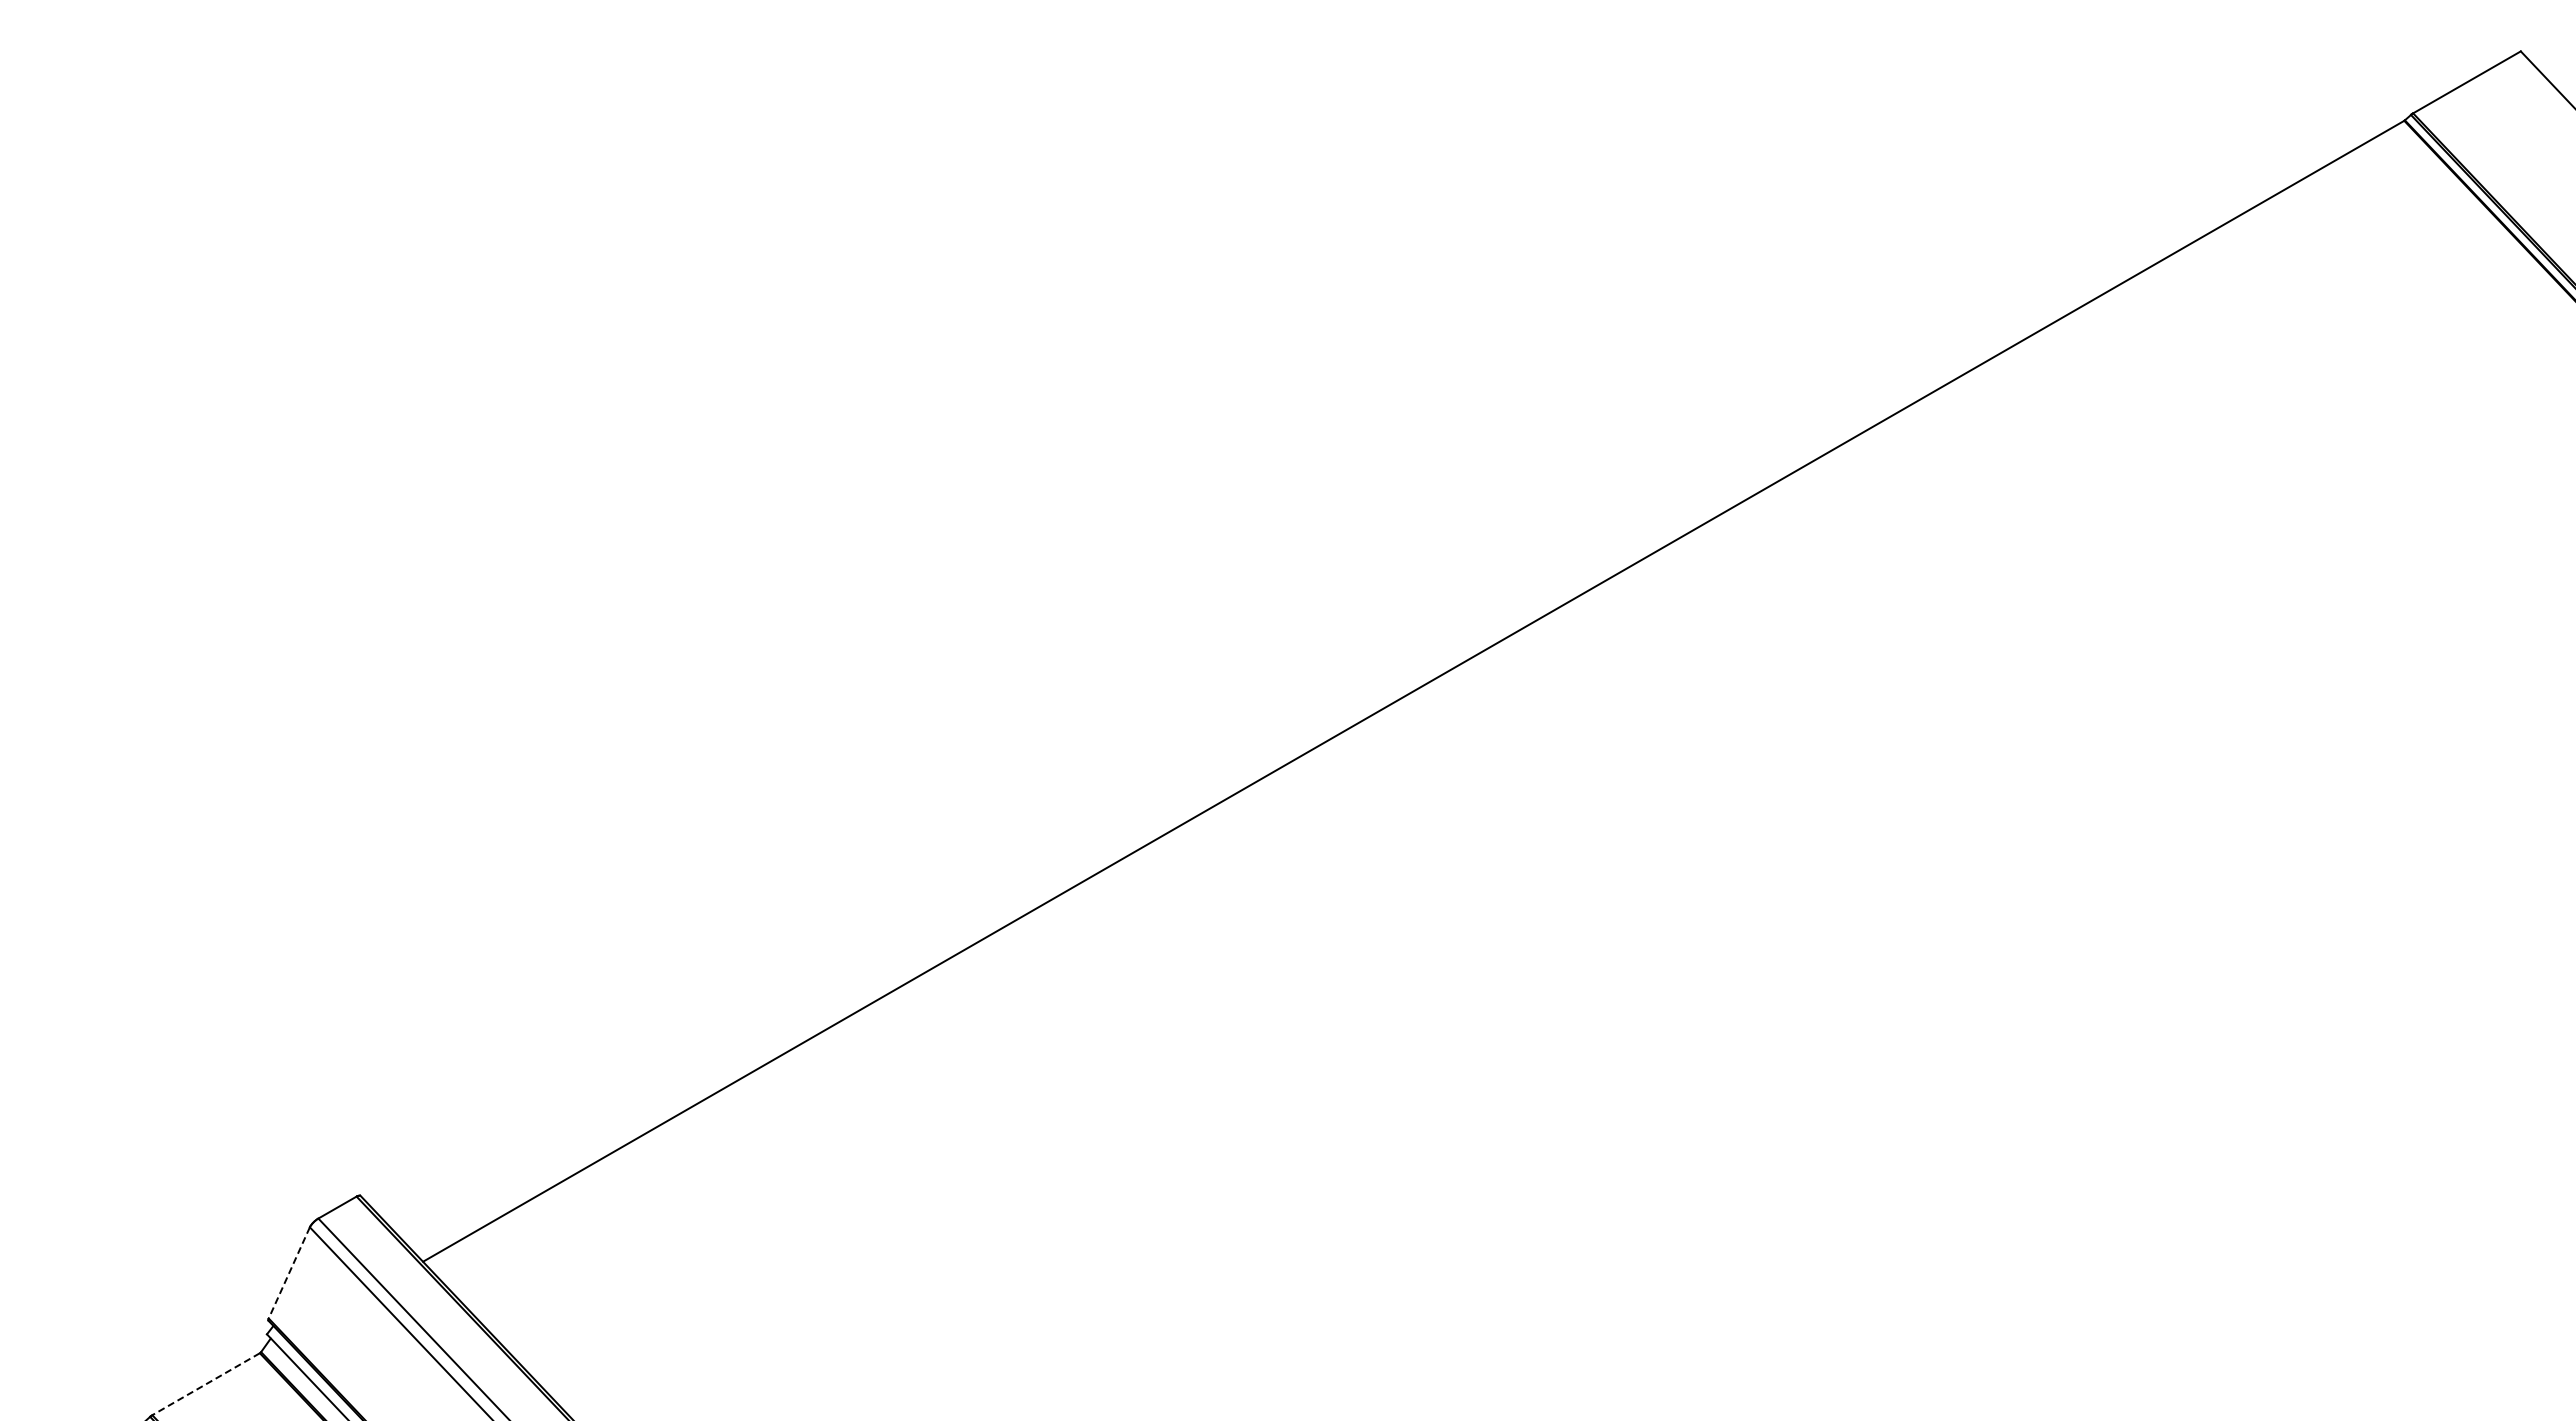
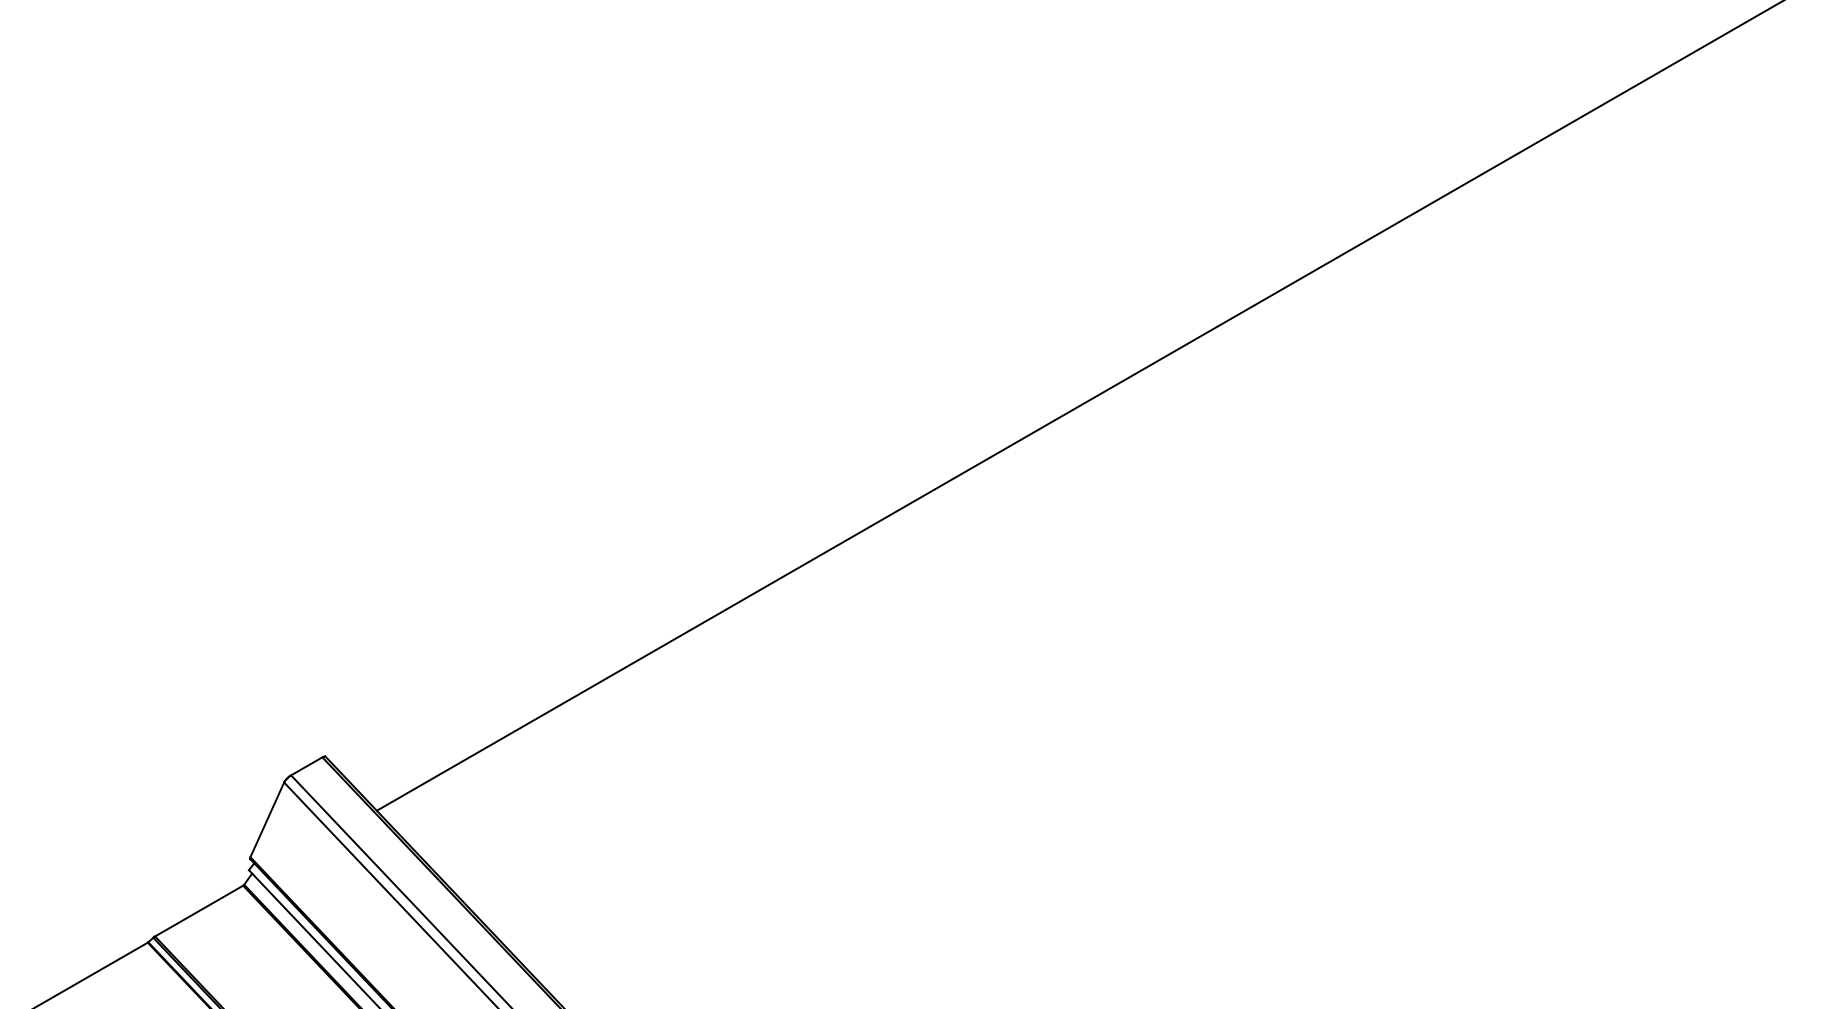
line: (289, 1272) -> (267, 819), dashed -> solid
line: (205, 1384) -> (198, 911), dashed -> solid

